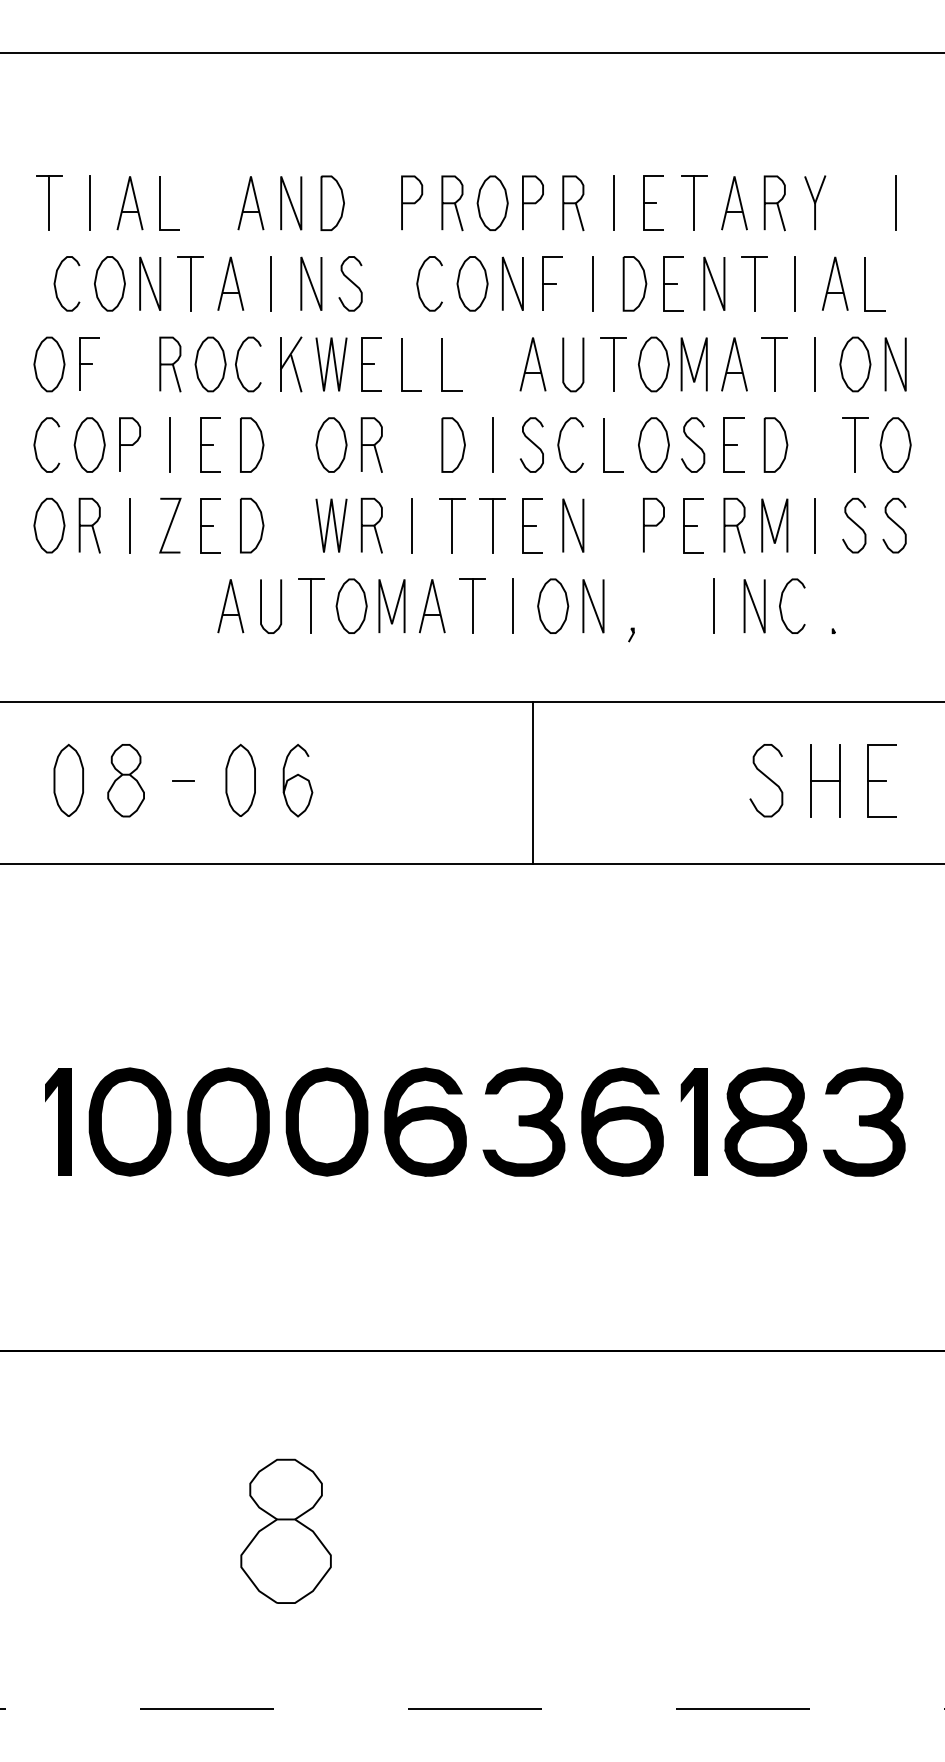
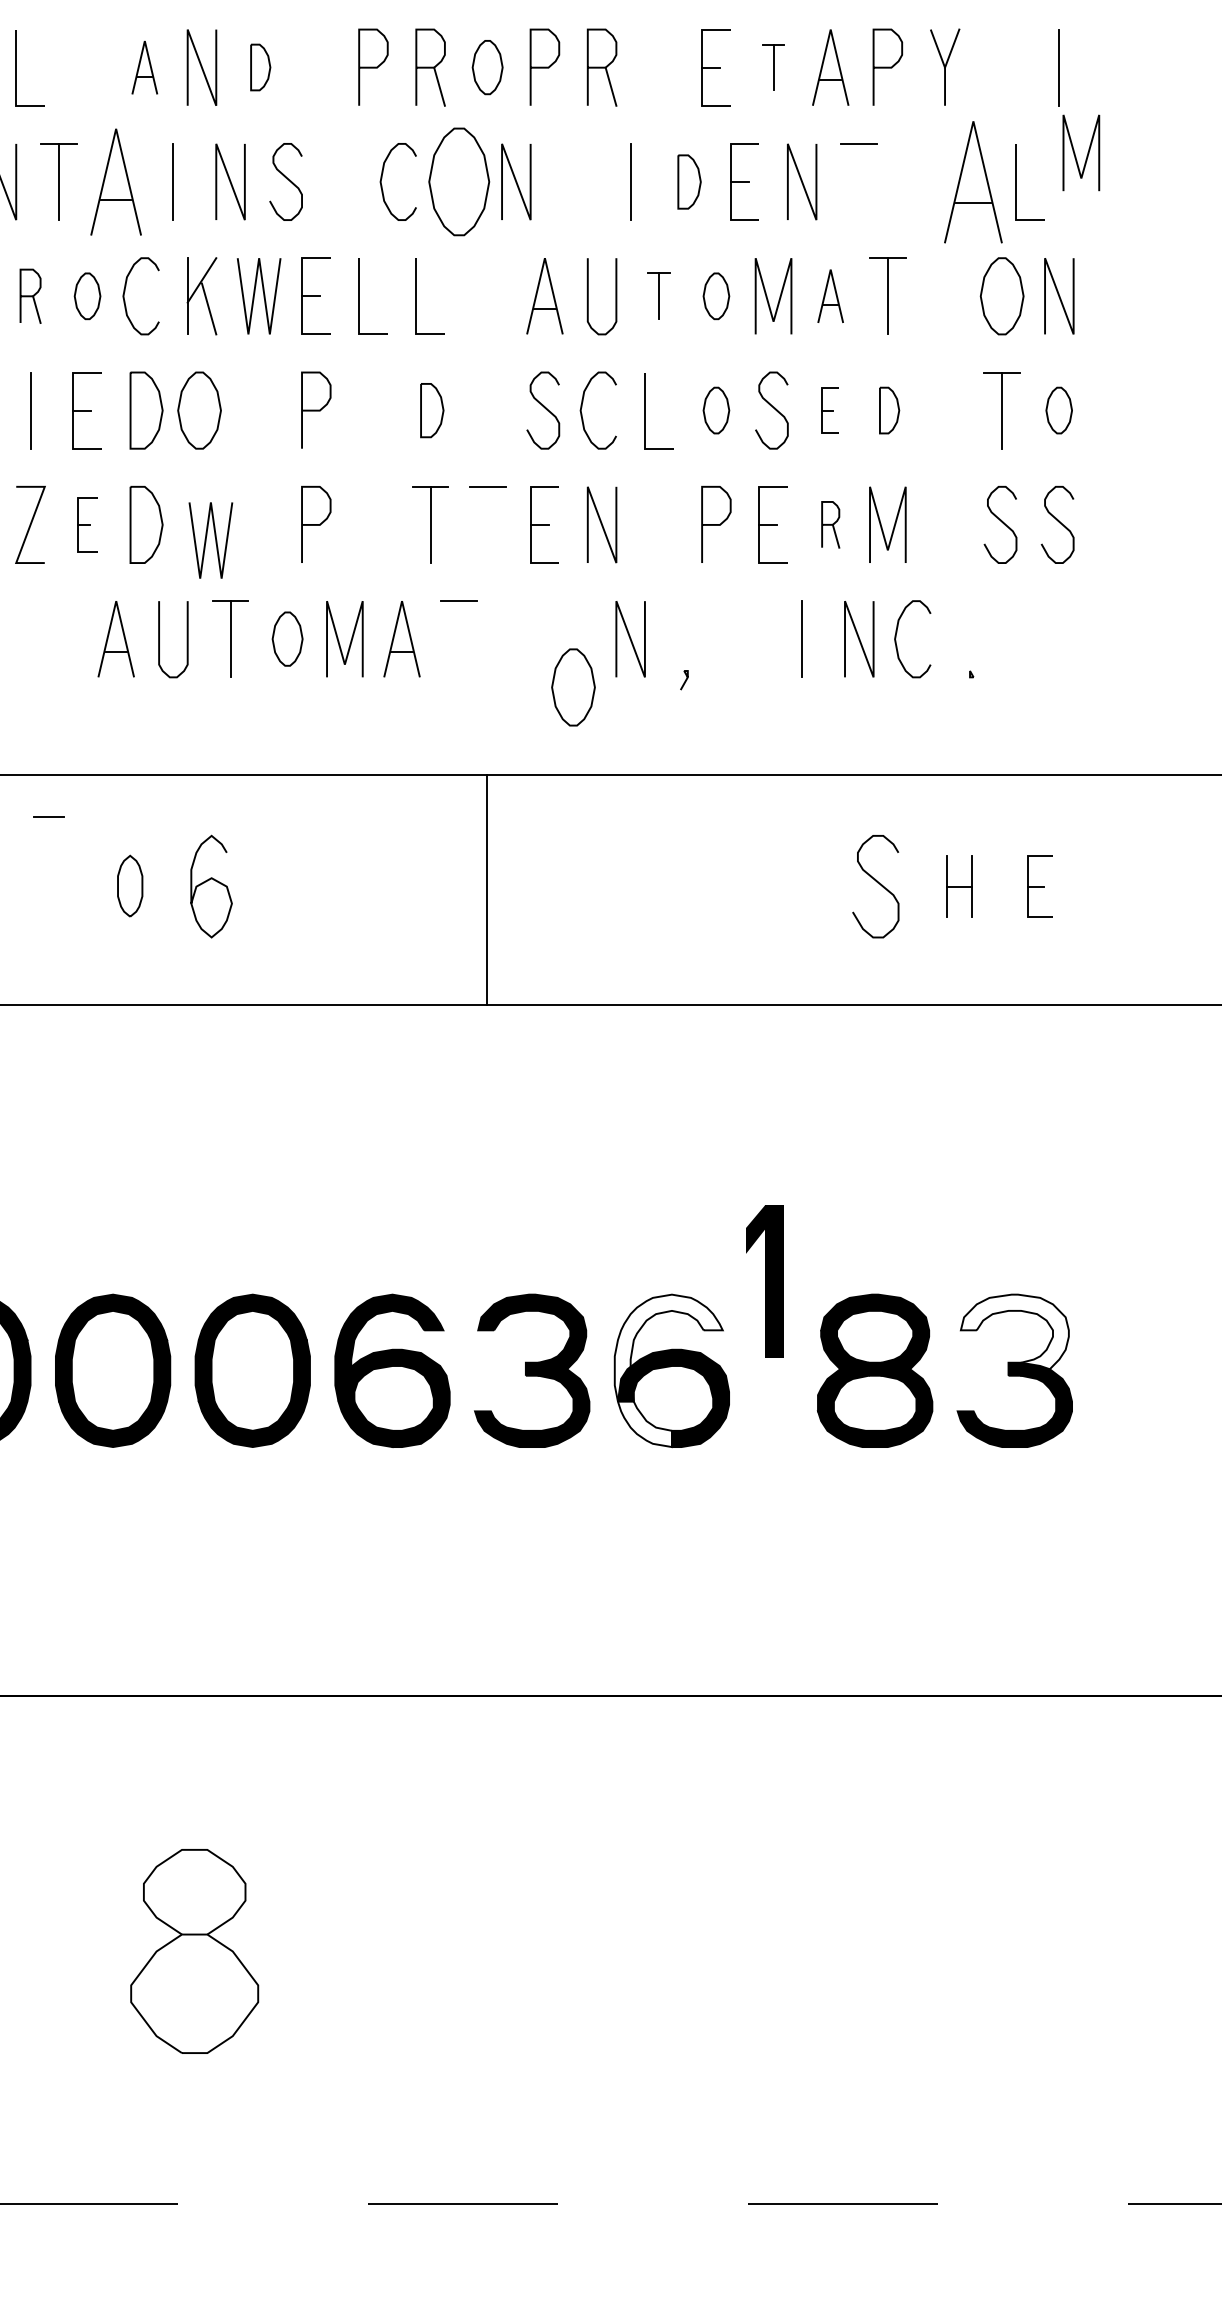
part: (332, 202) -> (260, 66), size x0.6
part: (492, 202) -> (487, 66), size x0.7
part: (694, 202) -> (773, 66), size x0.6
part: (250, 203) -> (144, 67), size x0.7
line: (613, 203) -> (659, 67), removed
line: (780, 216) -> (895, 86), removed
line: (907, 263) -> (1076, 153), added
part: (230, 283) -> (115, 181), size x1.4
part: (472, 283) -> (459, 181), size x1.4
part: (552, 283) -> (572, 181), removed
part: (634, 283) -> (688, 181), size x0.7
line: (754, 283) -> (859, 181), removed
line: (794, 283) -> (915, 181), removed
part: (835, 283) -> (973, 181), size x1.6
part: (170, 364) -> (30, 296), size x0.7
part: (210, 364) -> (87, 296), size x0.6
part: (613, 364) -> (659, 296), size x0.6
part: (653, 364) -> (715, 296), size x0.6
part: (734, 364) -> (830, 296), size x0.7
line: (815, 364) -> (945, 296), removed
part: (331, 444) -> (199, 409), moved
part: (453, 444) -> (432, 409), size x0.7
line: (492, 444) -> (487, 409), removed
part: (653, 444) -> (715, 409), size x0.6
part: (733, 444) -> (829, 409), size x0.6
part: (775, 444) -> (888, 409), size x0.6
part: (895, 444) -> (1059, 409), size x0.6
line: (377, 458) -> (324, 429), removed
part: (210, 525) -> (87, 524), size x0.7
line: (328, 525) -> (206, 540), moved
line: (412, 525) -> (373, 524), removed
line: (492, 525) -> (487, 524), removed
part: (734, 525) -> (830, 524), size x0.6
line: (815, 525) -> (945, 524), removed
line: (377, 538) -> (324, 543), removed
part: (351, 605) -> (287, 638), size x0.7
part: (553, 605) -> (573, 686), moved
line: (472, 606) -> (459, 639), removed
line: (512, 606) -> (515, 639), removed
part: (240, 779) -> (130, 884), size x0.6
line: (183, 780) -> (49, 816), moved
part: (825, 780) -> (959, 886), size x0.6
part: (881, 780) -> (1039, 886), size x0.6
line: (533, 782) -> (487, 889), moved
fill: (864, 1096) -> (1015, 1334), removed
fill: (620, 1121) -> (668, 1370), removed
part: (693, 1121) -> (764, 1280), moved

